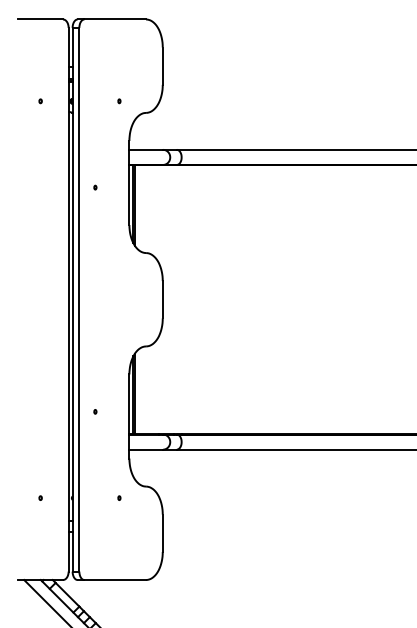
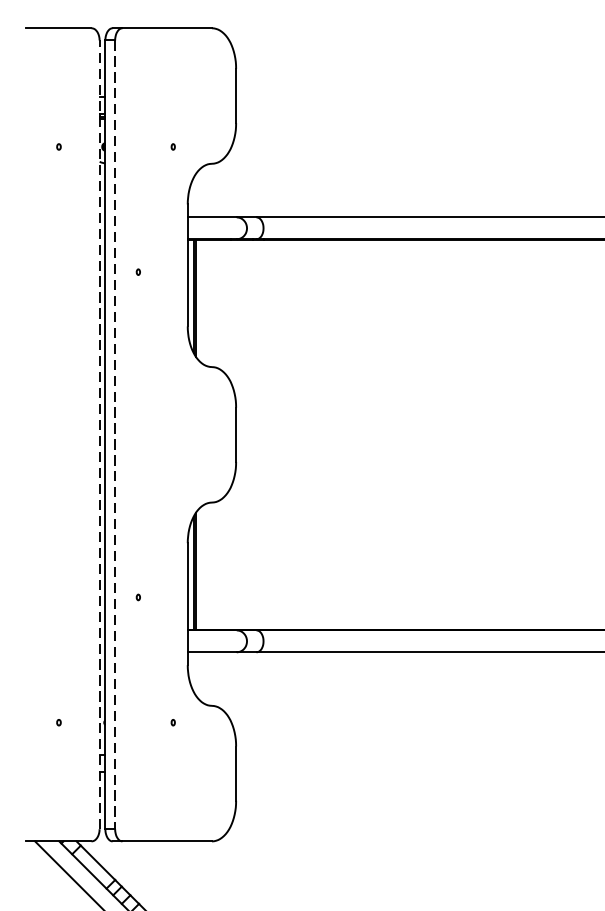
line: (68, 299) -> (99, 434), solid -> dashed
line: (79, 299) -> (115, 434), solid -> dashed

